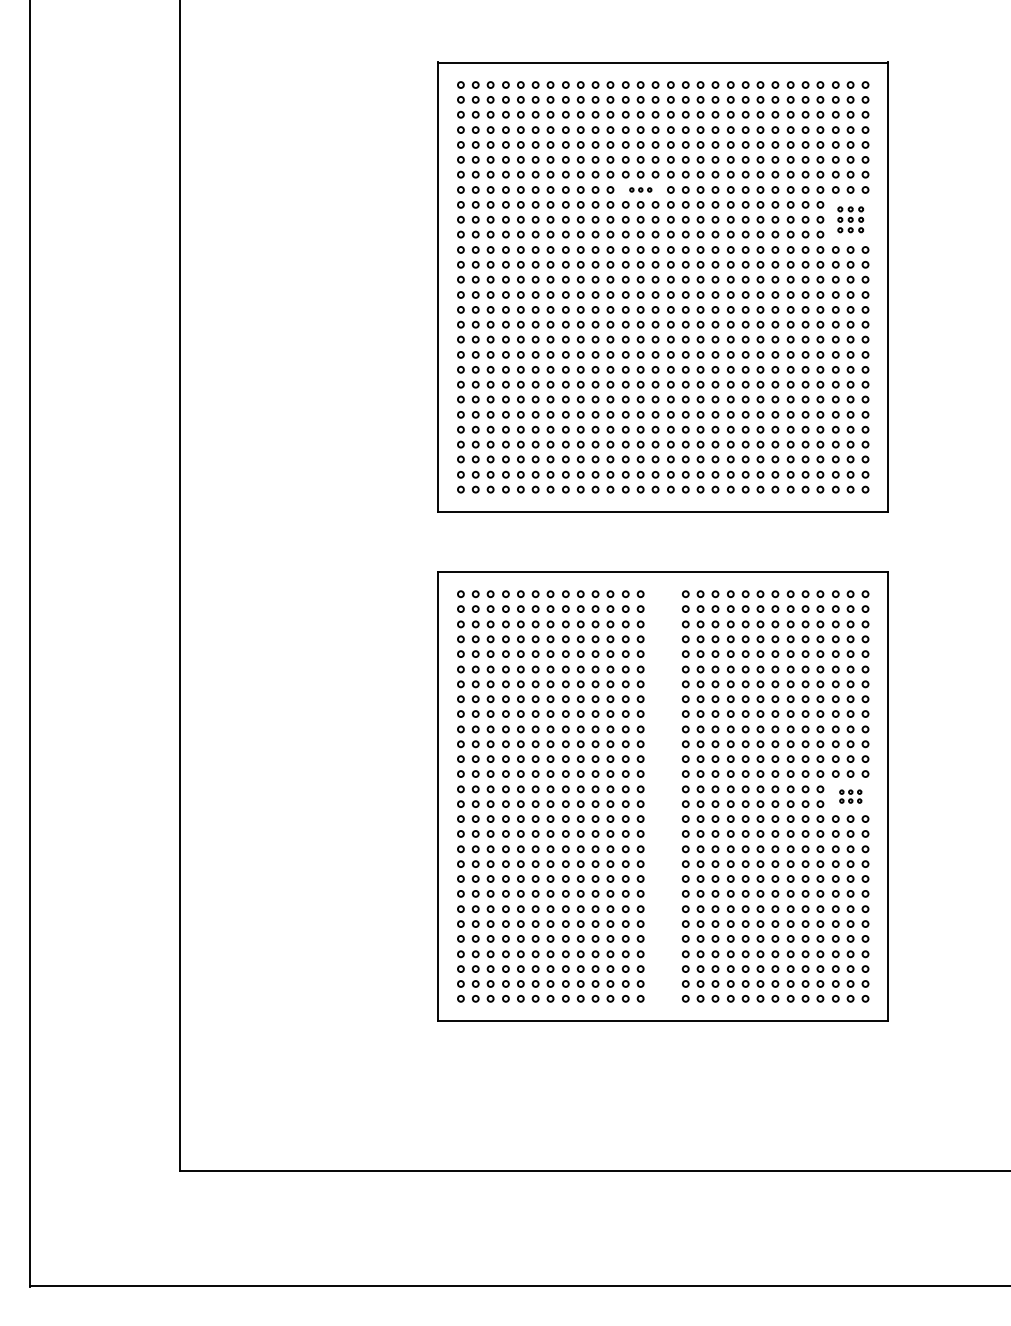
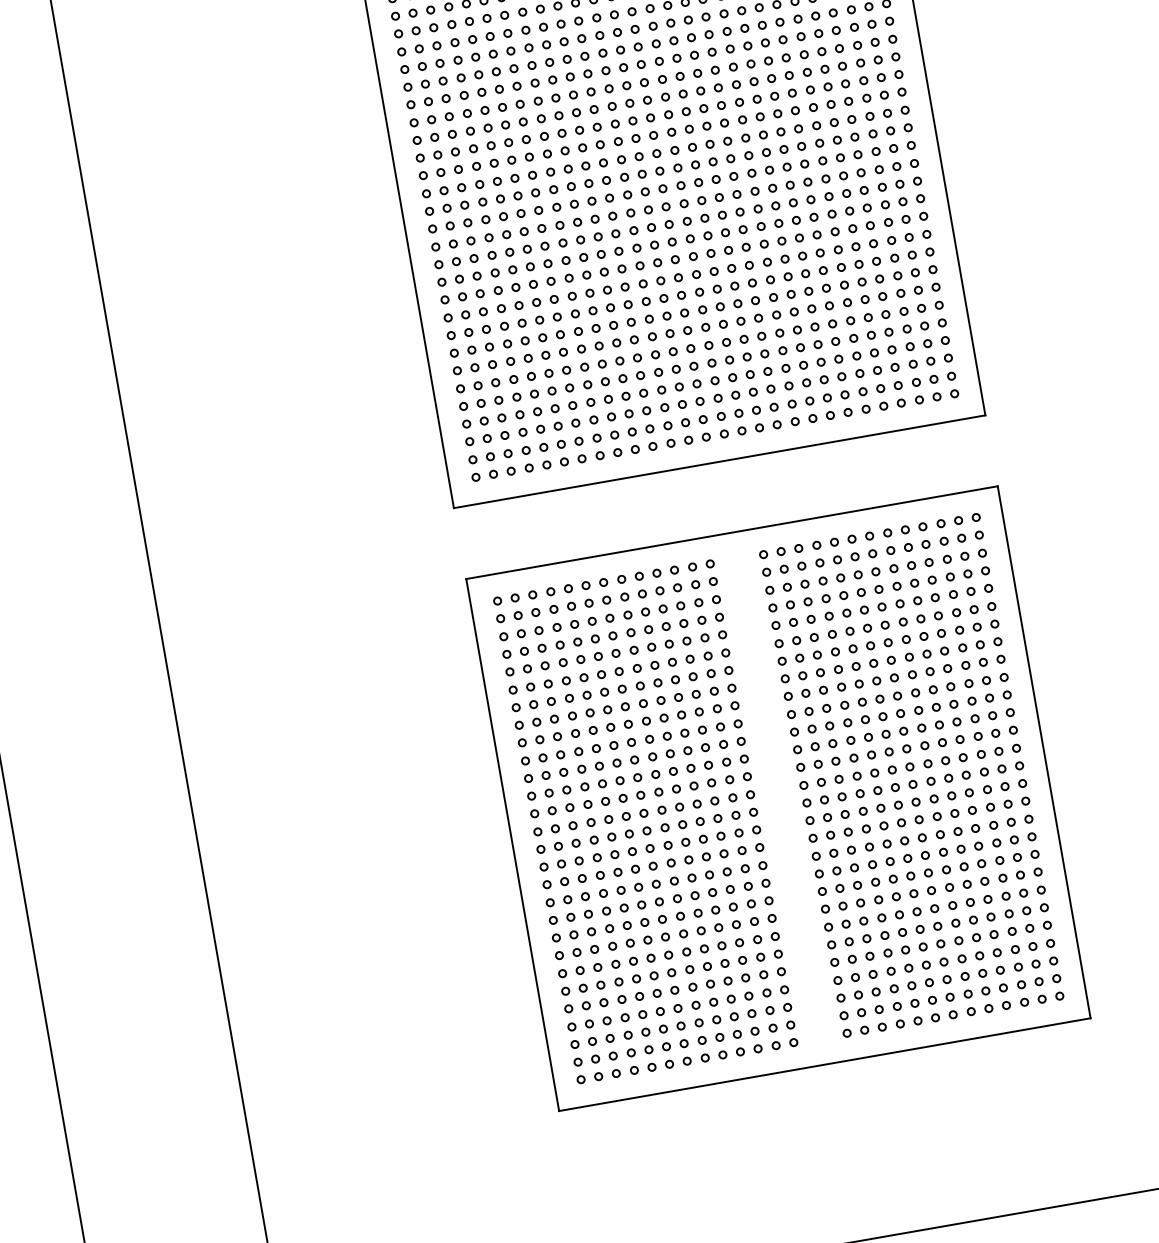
part: (640, 189) -> (626, 85), size x1.67
part: (850, 219) -> (881, 77), size x1.43
part: (850, 796) -> (1000, 759), size x1.67

